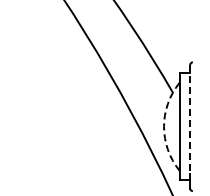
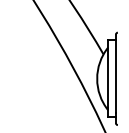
line: (190, 119) -> (116, 73), dashed -> solid
arc: (164, 126) -> (97, 78), dashed -> solid

